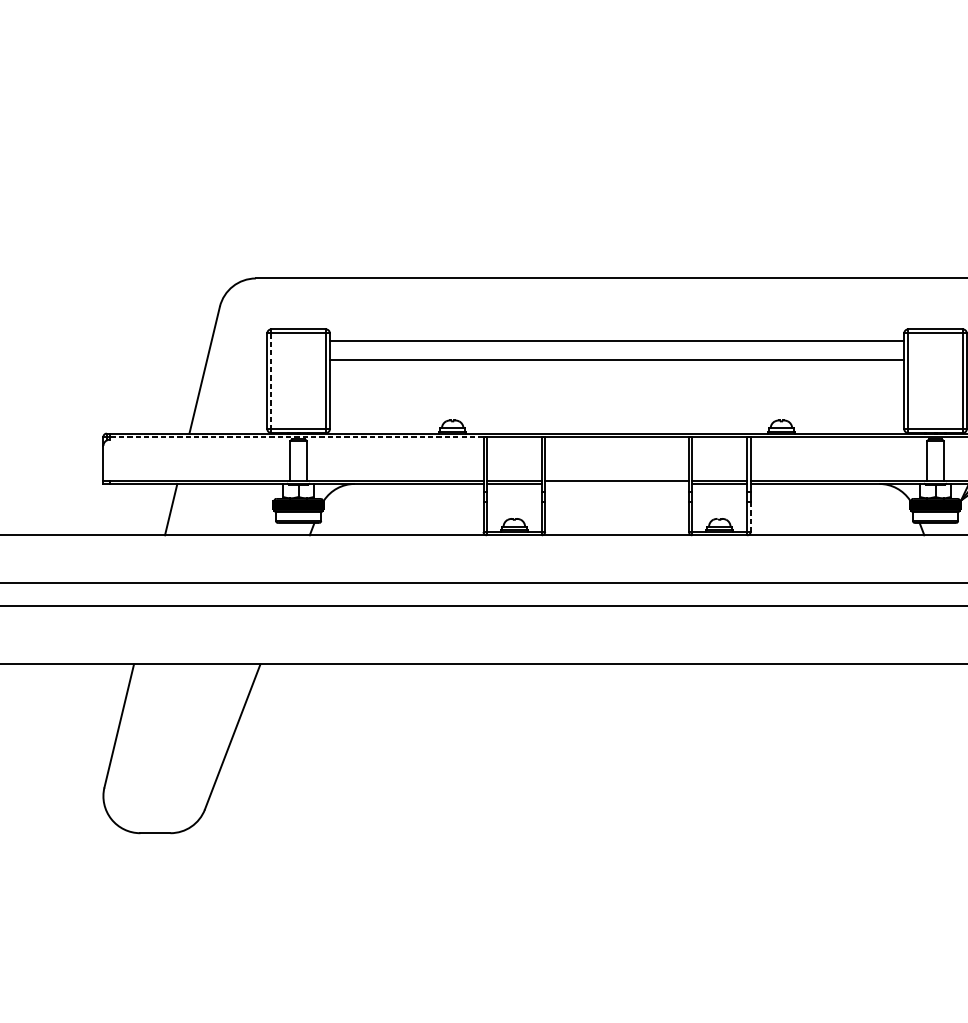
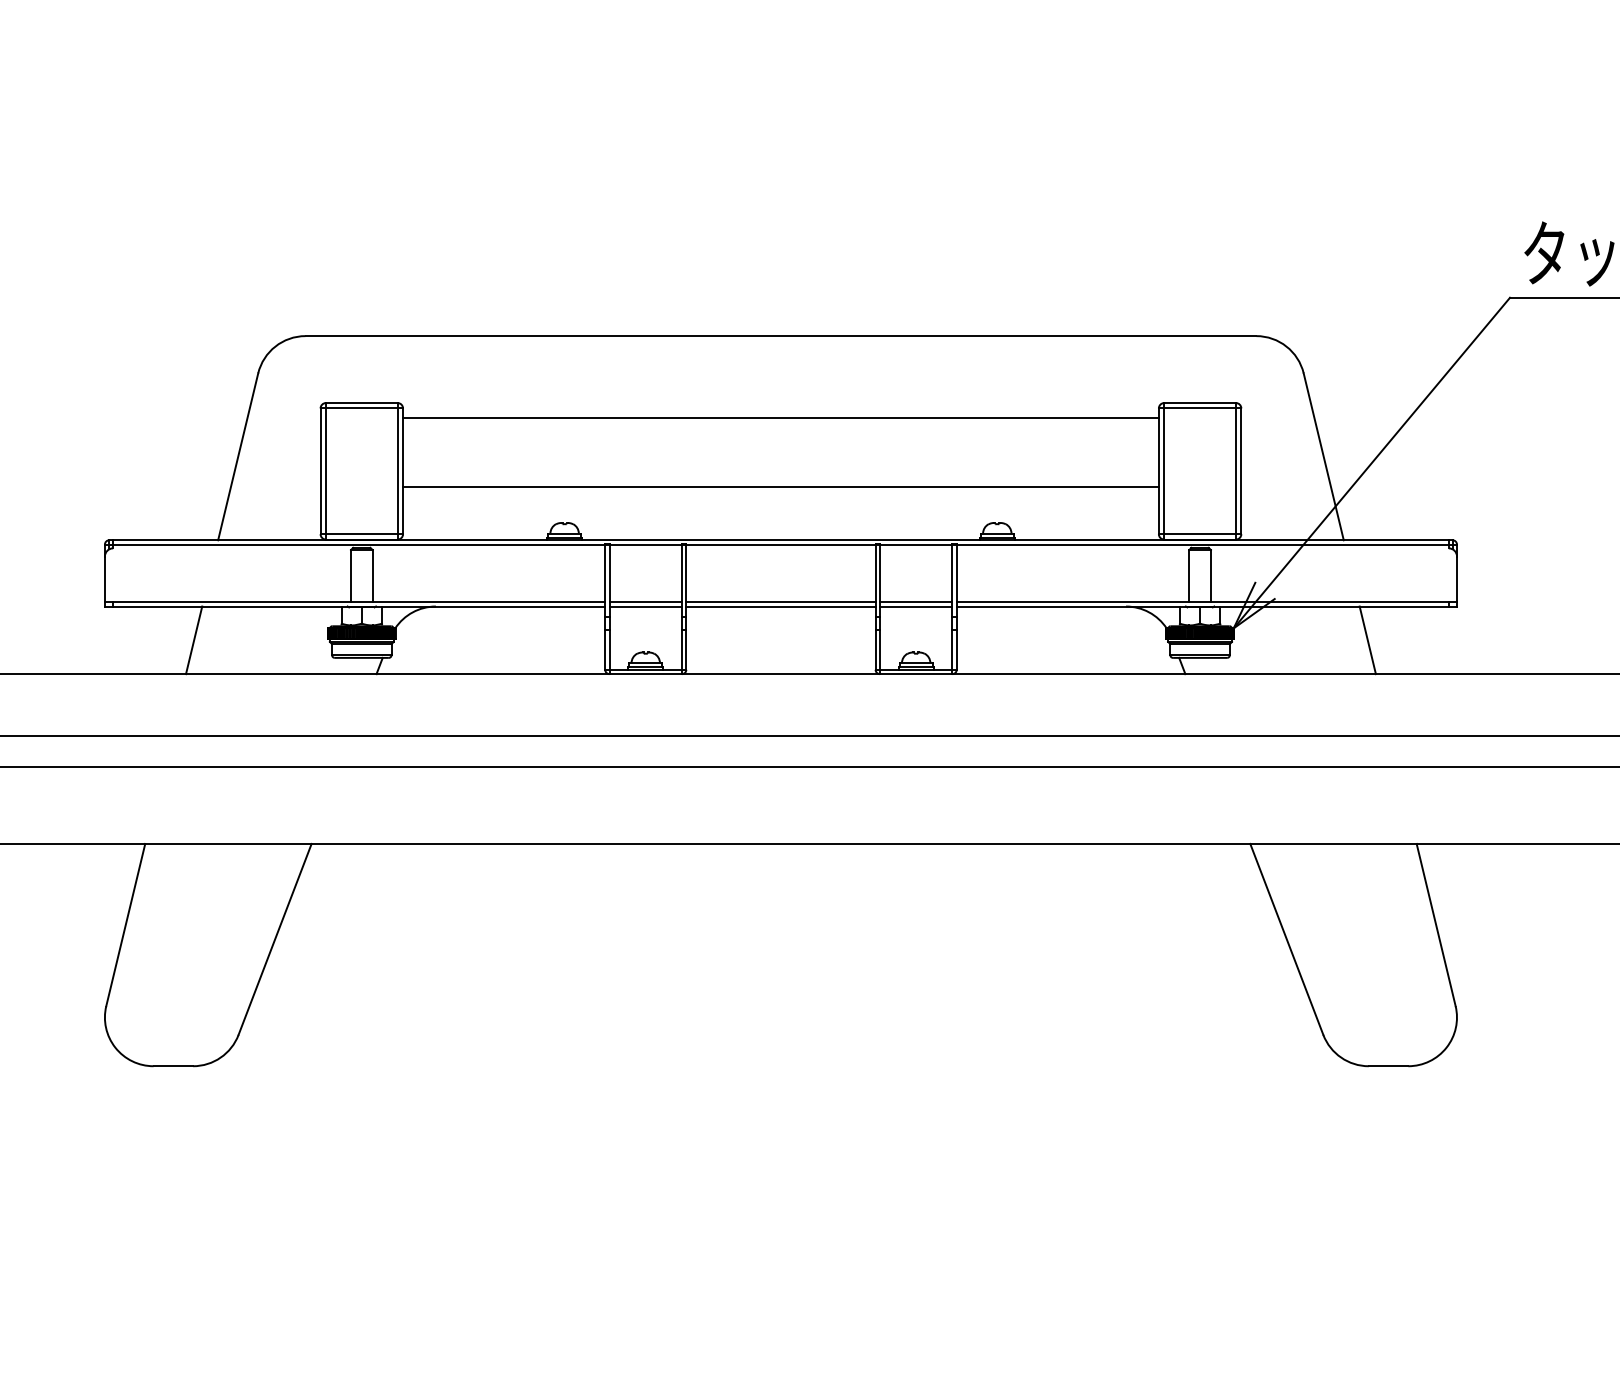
line: (616, 360) -> (780, 486), moved
line: (271, 381) -> (326, 471), dashed -> solid
line: (296, 436) -> (358, 544), dashed -> solid
line: (616, 483) -> (780, 606), added
line: (750, 517) -> (956, 650), dashed -> solid

